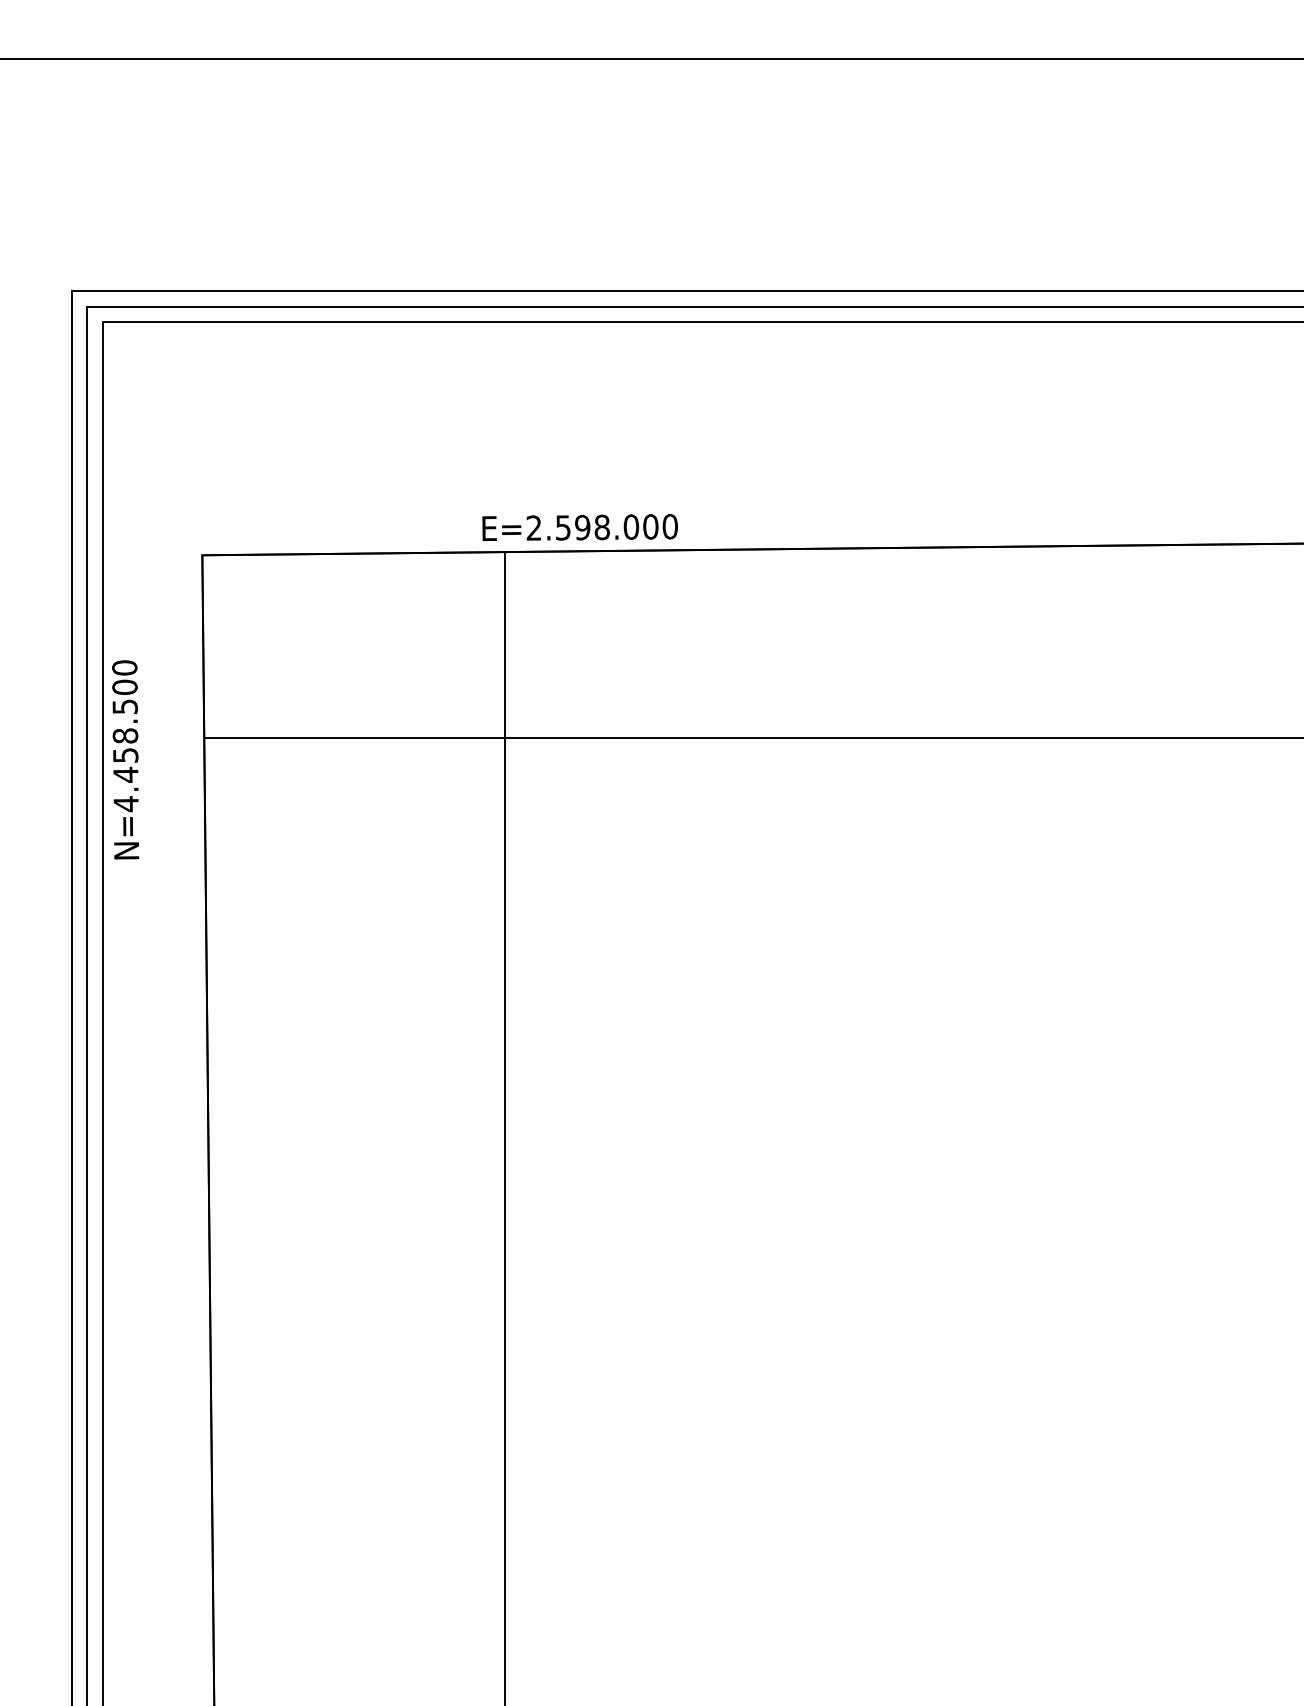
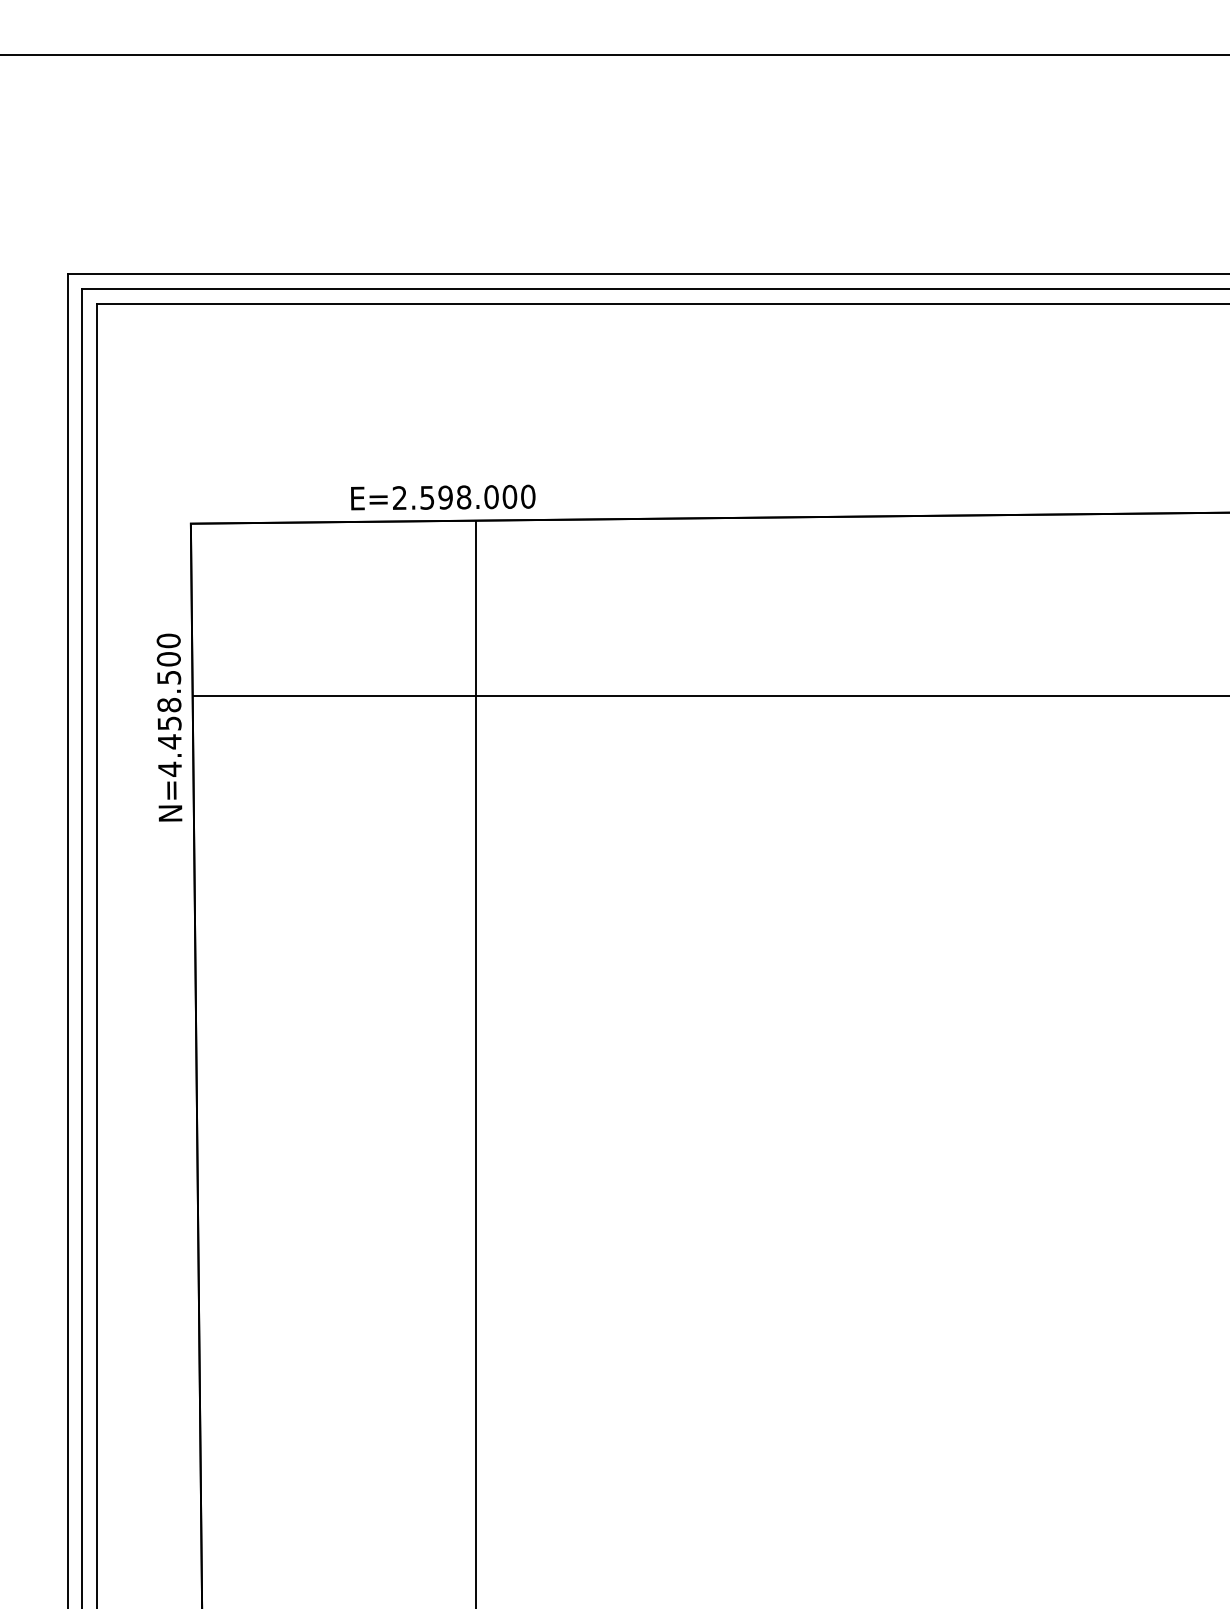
text: (580, 527) -> (443, 497), moved
text: (125, 759) -> (169, 727), moved

